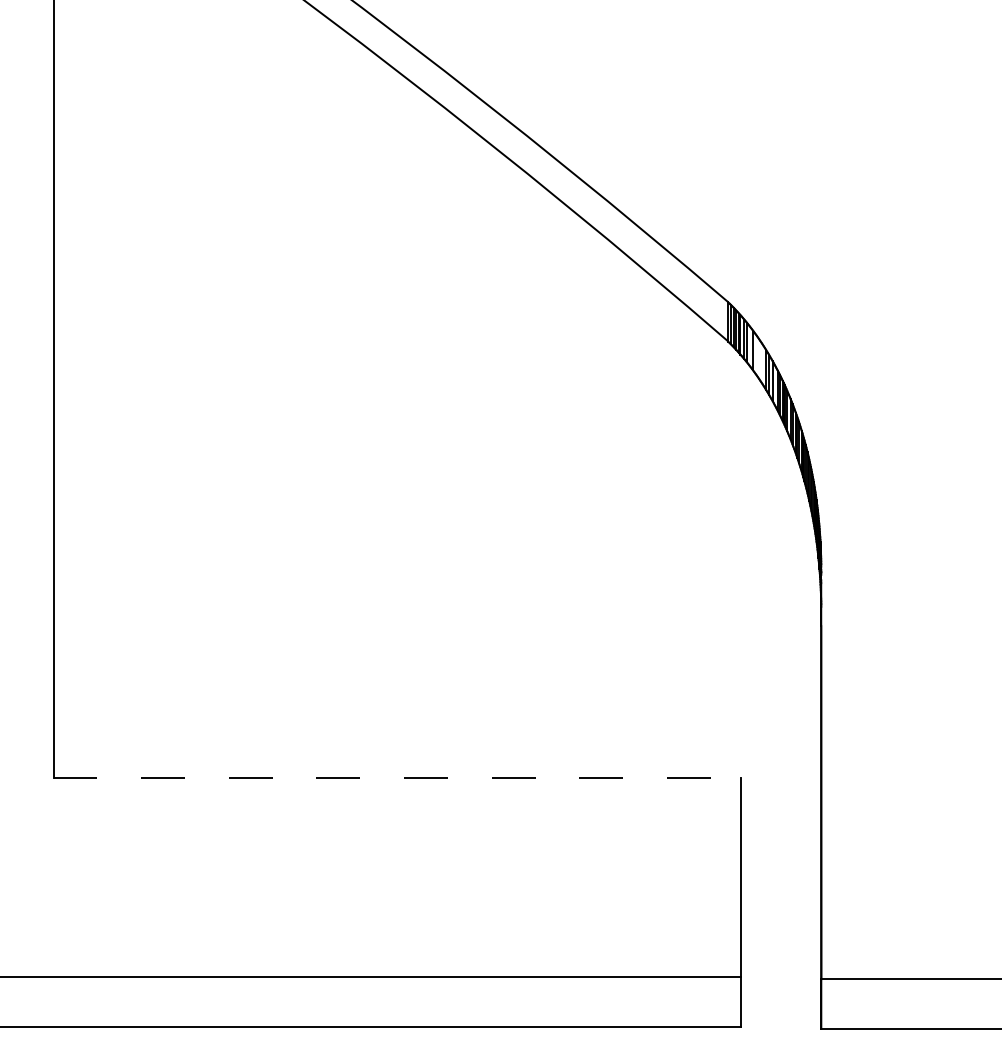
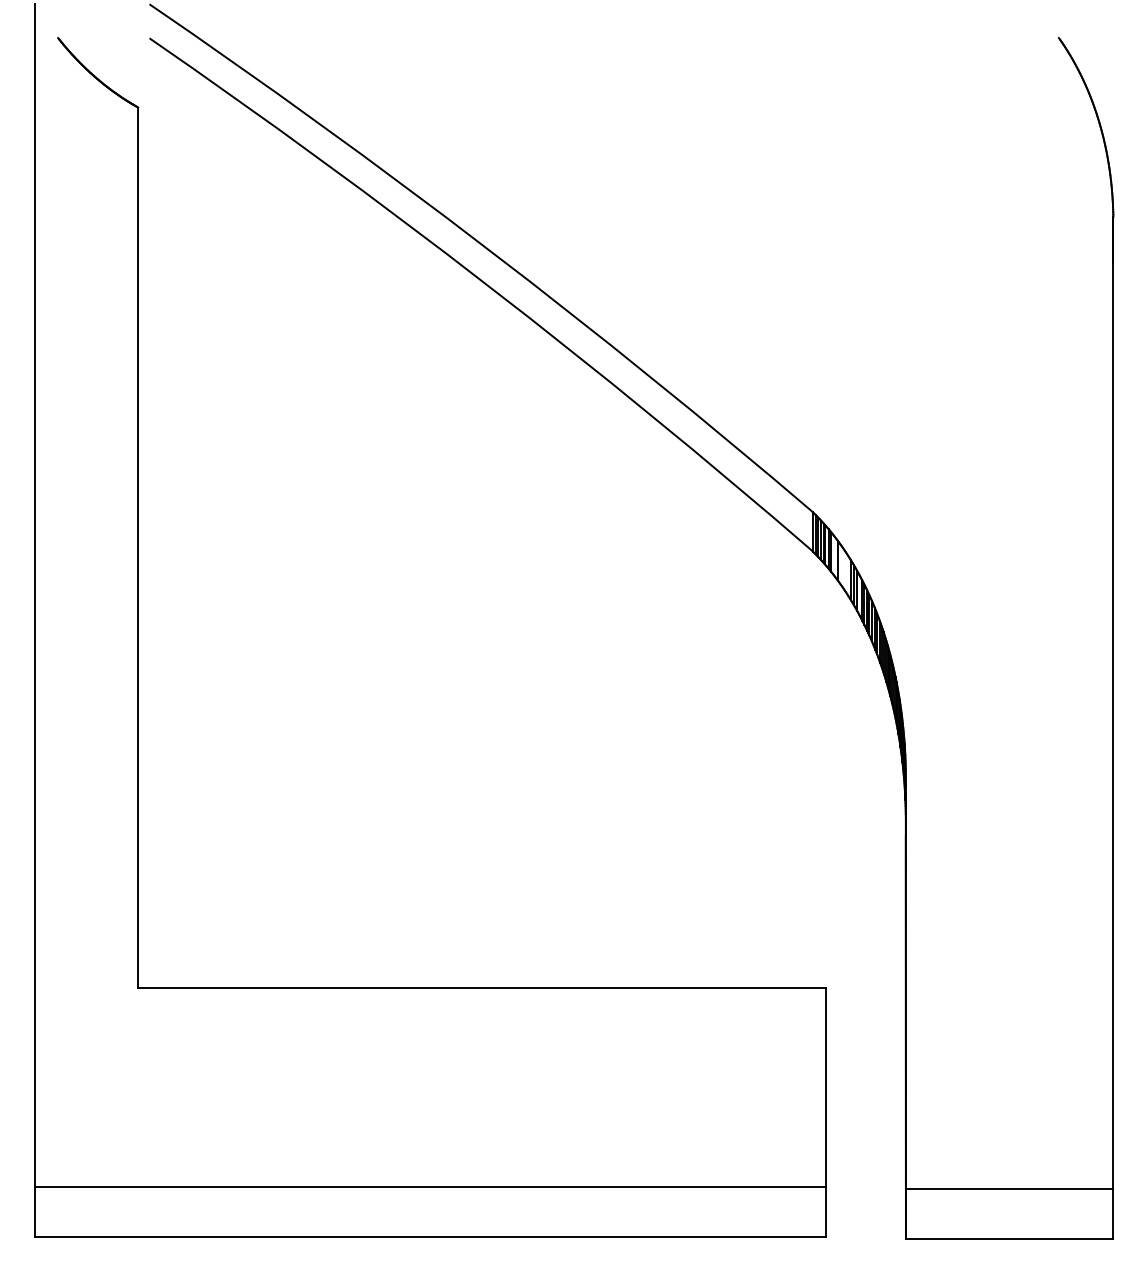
line: (396, 778) -> (481, 988), dashed -> solid

